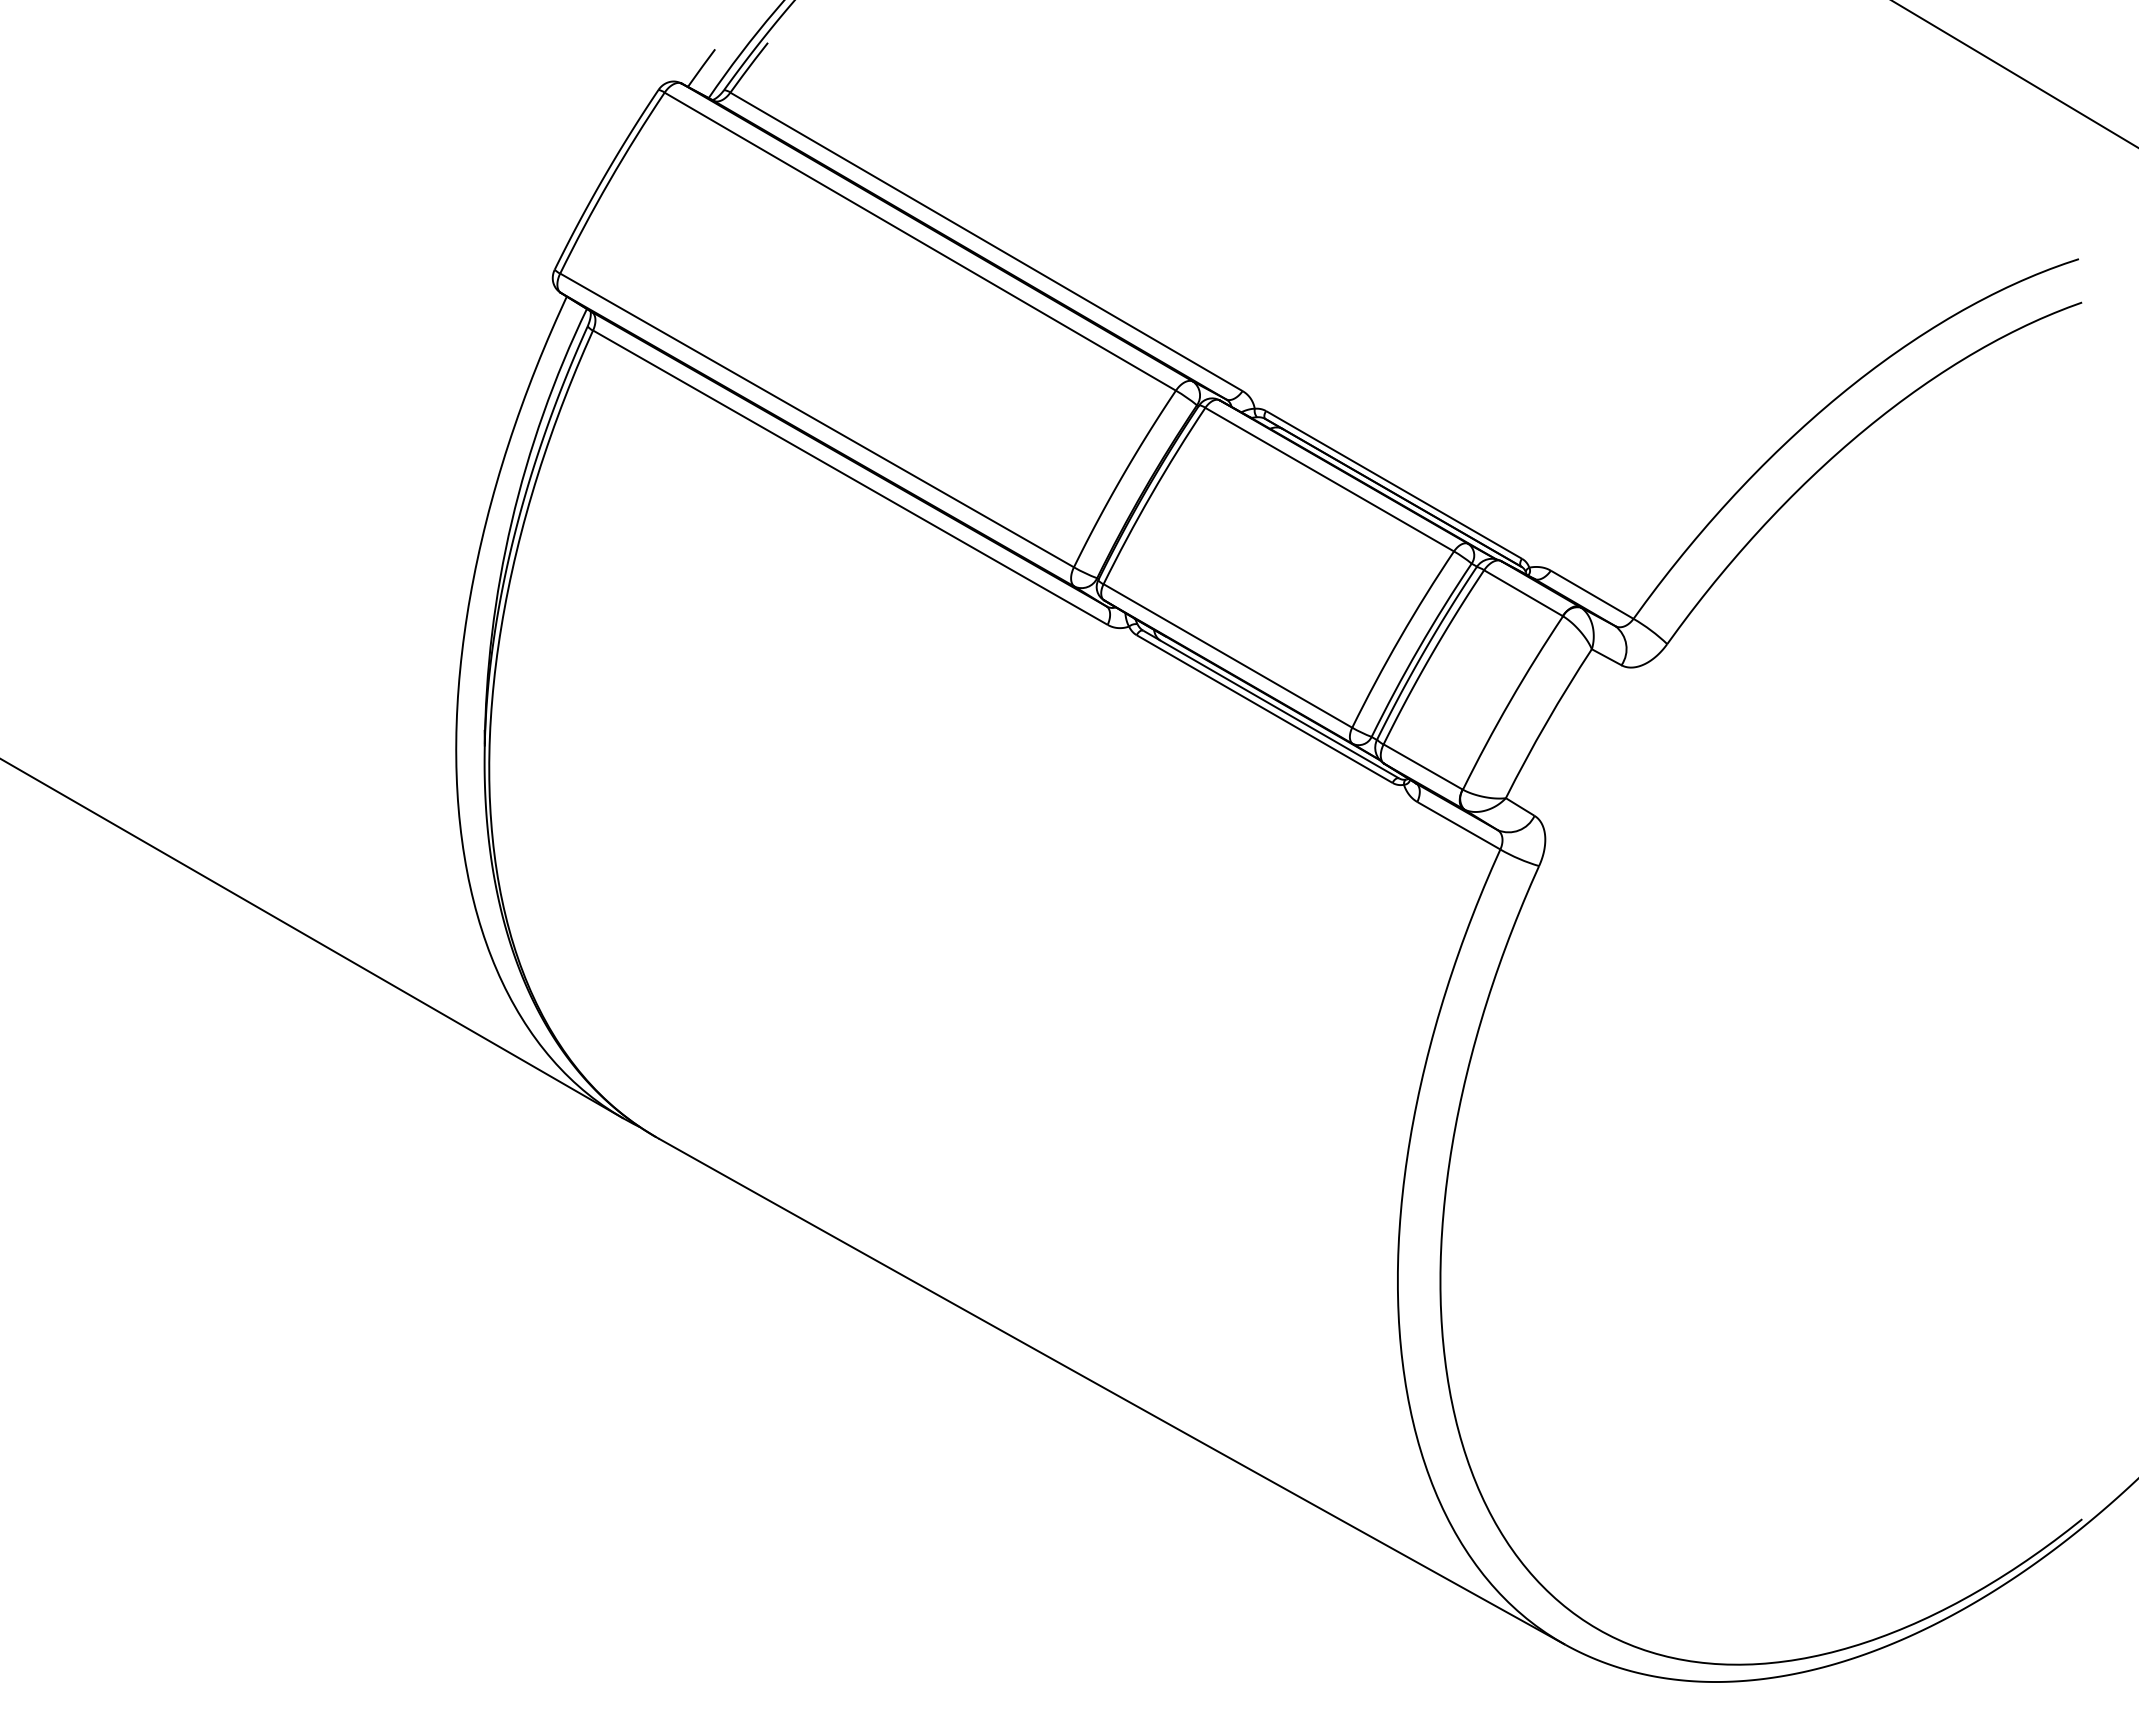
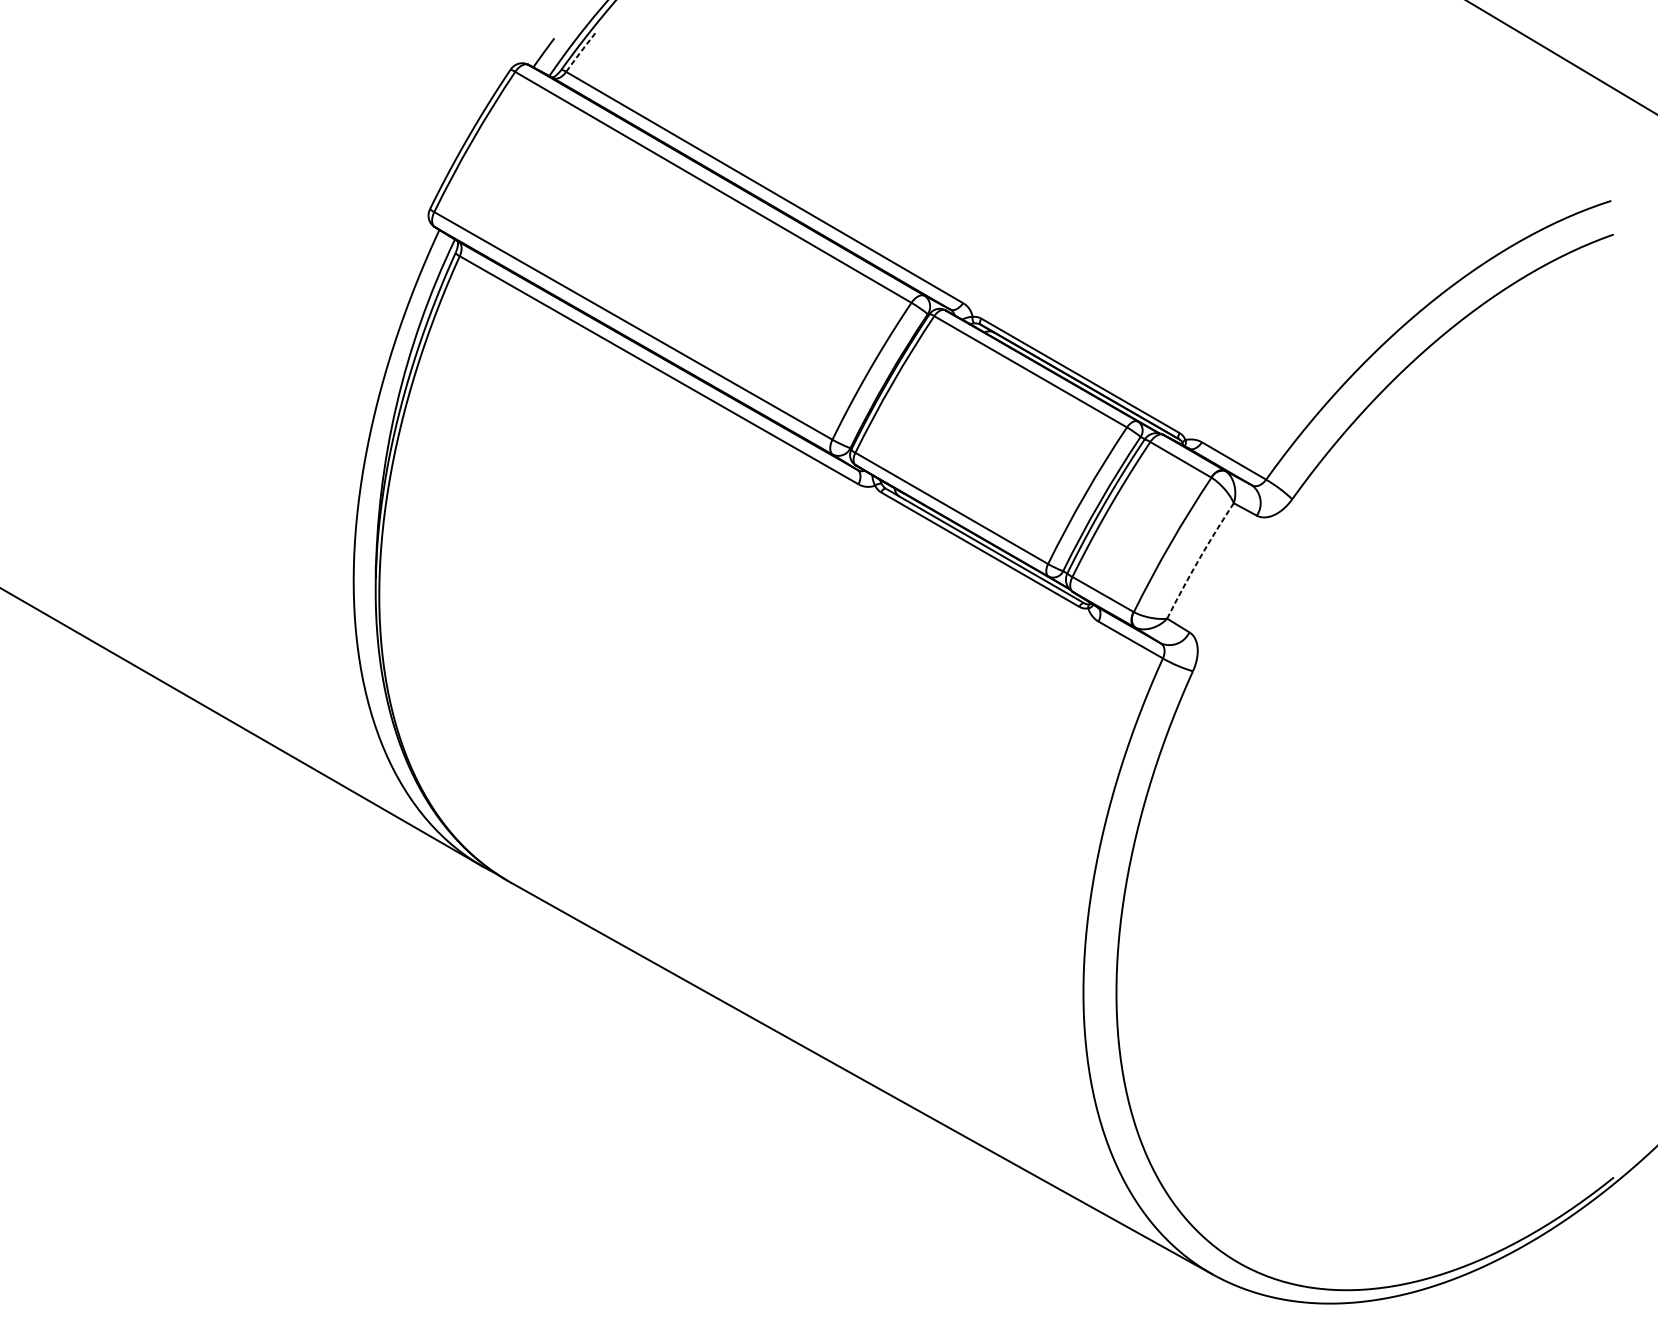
line: (748, 67) -> (580, 52), solid -> dashed
arc: (1546, 722) -> (1198, 560), solid -> dashed

